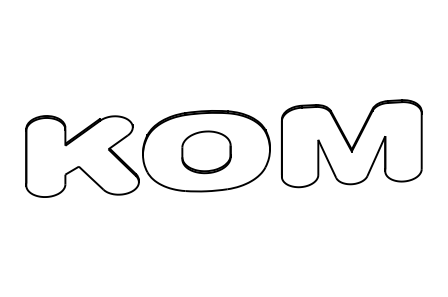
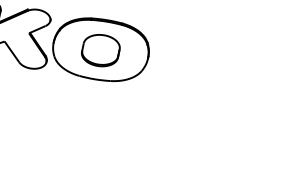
part: (351, 143) -> (209, 66), removed

